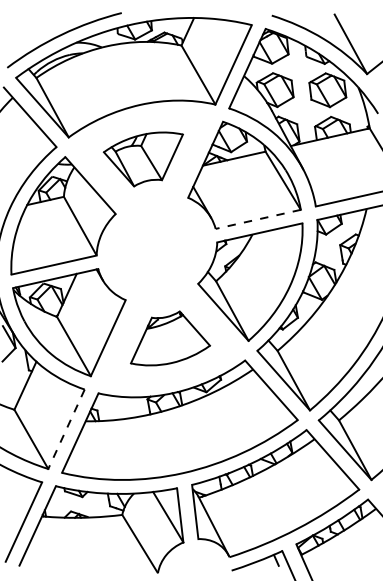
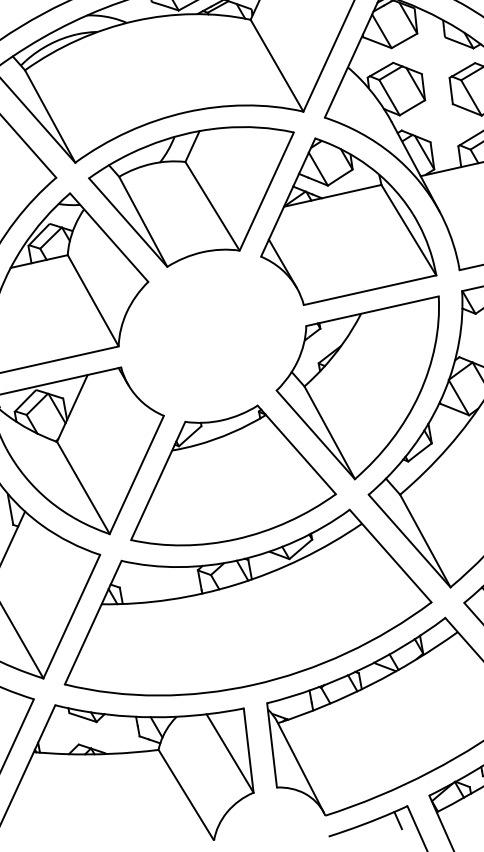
part: (143, 159) -> (191, 197), size x1.67
line: (258, 219) -> (370, 290), dashed -> solid
part: (170, 338) -> (233, 475), size x1.67
line: (66, 429) -> (71, 617), dashed -> solid

